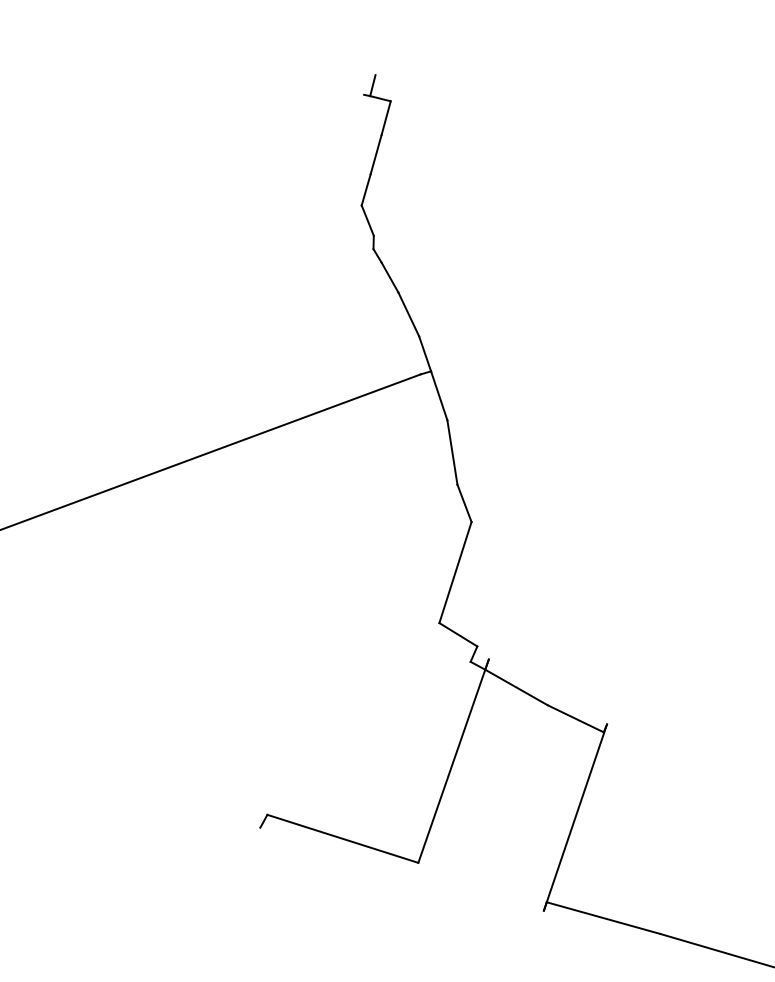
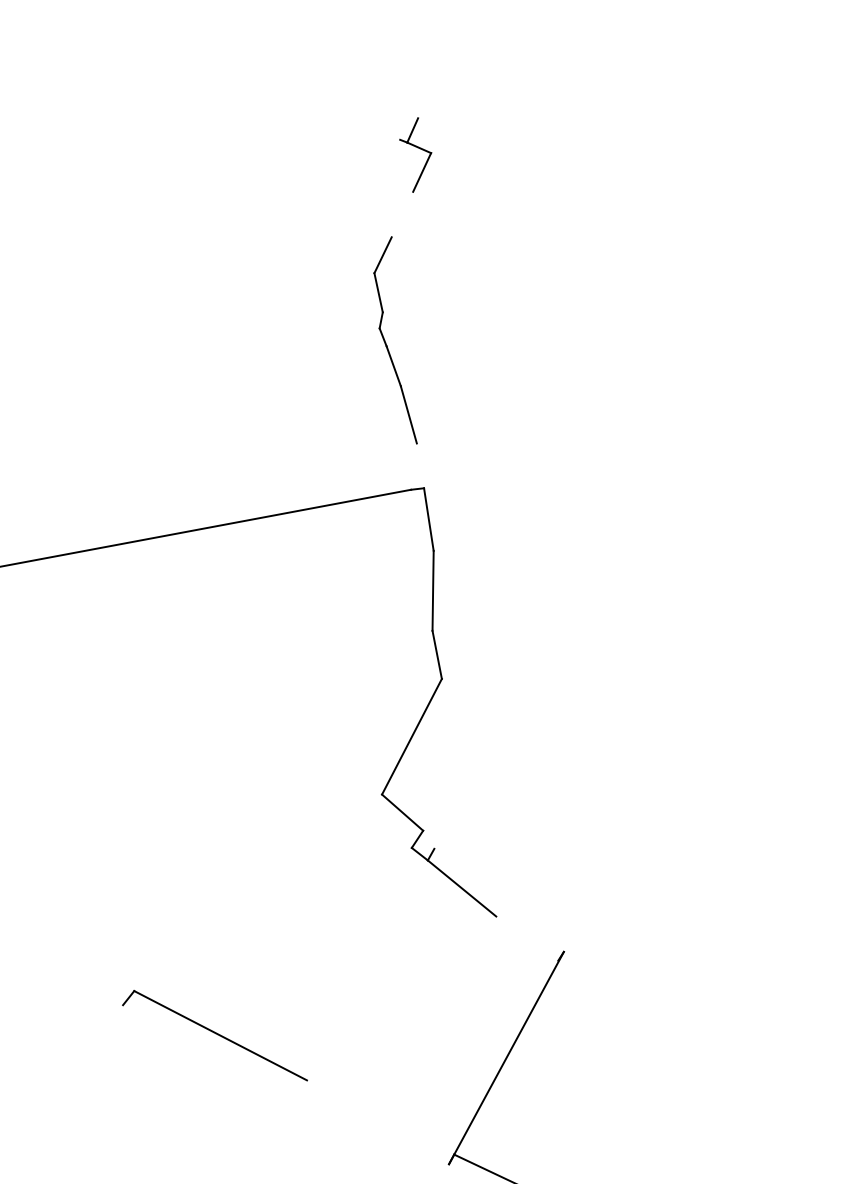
line: (375, 154) -> (401, 214), removed
line: (425, 353) -> (420, 465), removed
line: (575, 718) -> (527, 938), removed
line: (453, 760) -> (370, 963), removed

